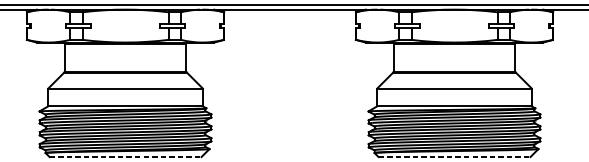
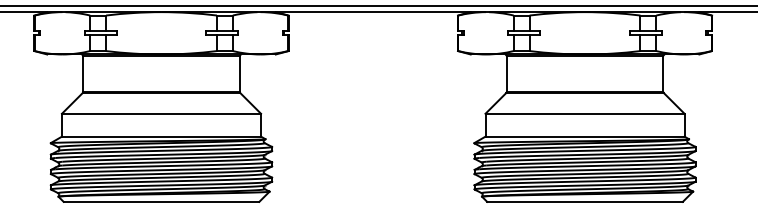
line: (125, 156) -> (161, 201), dashed -> solid
line: (454, 156) -> (585, 201), dashed -> solid

